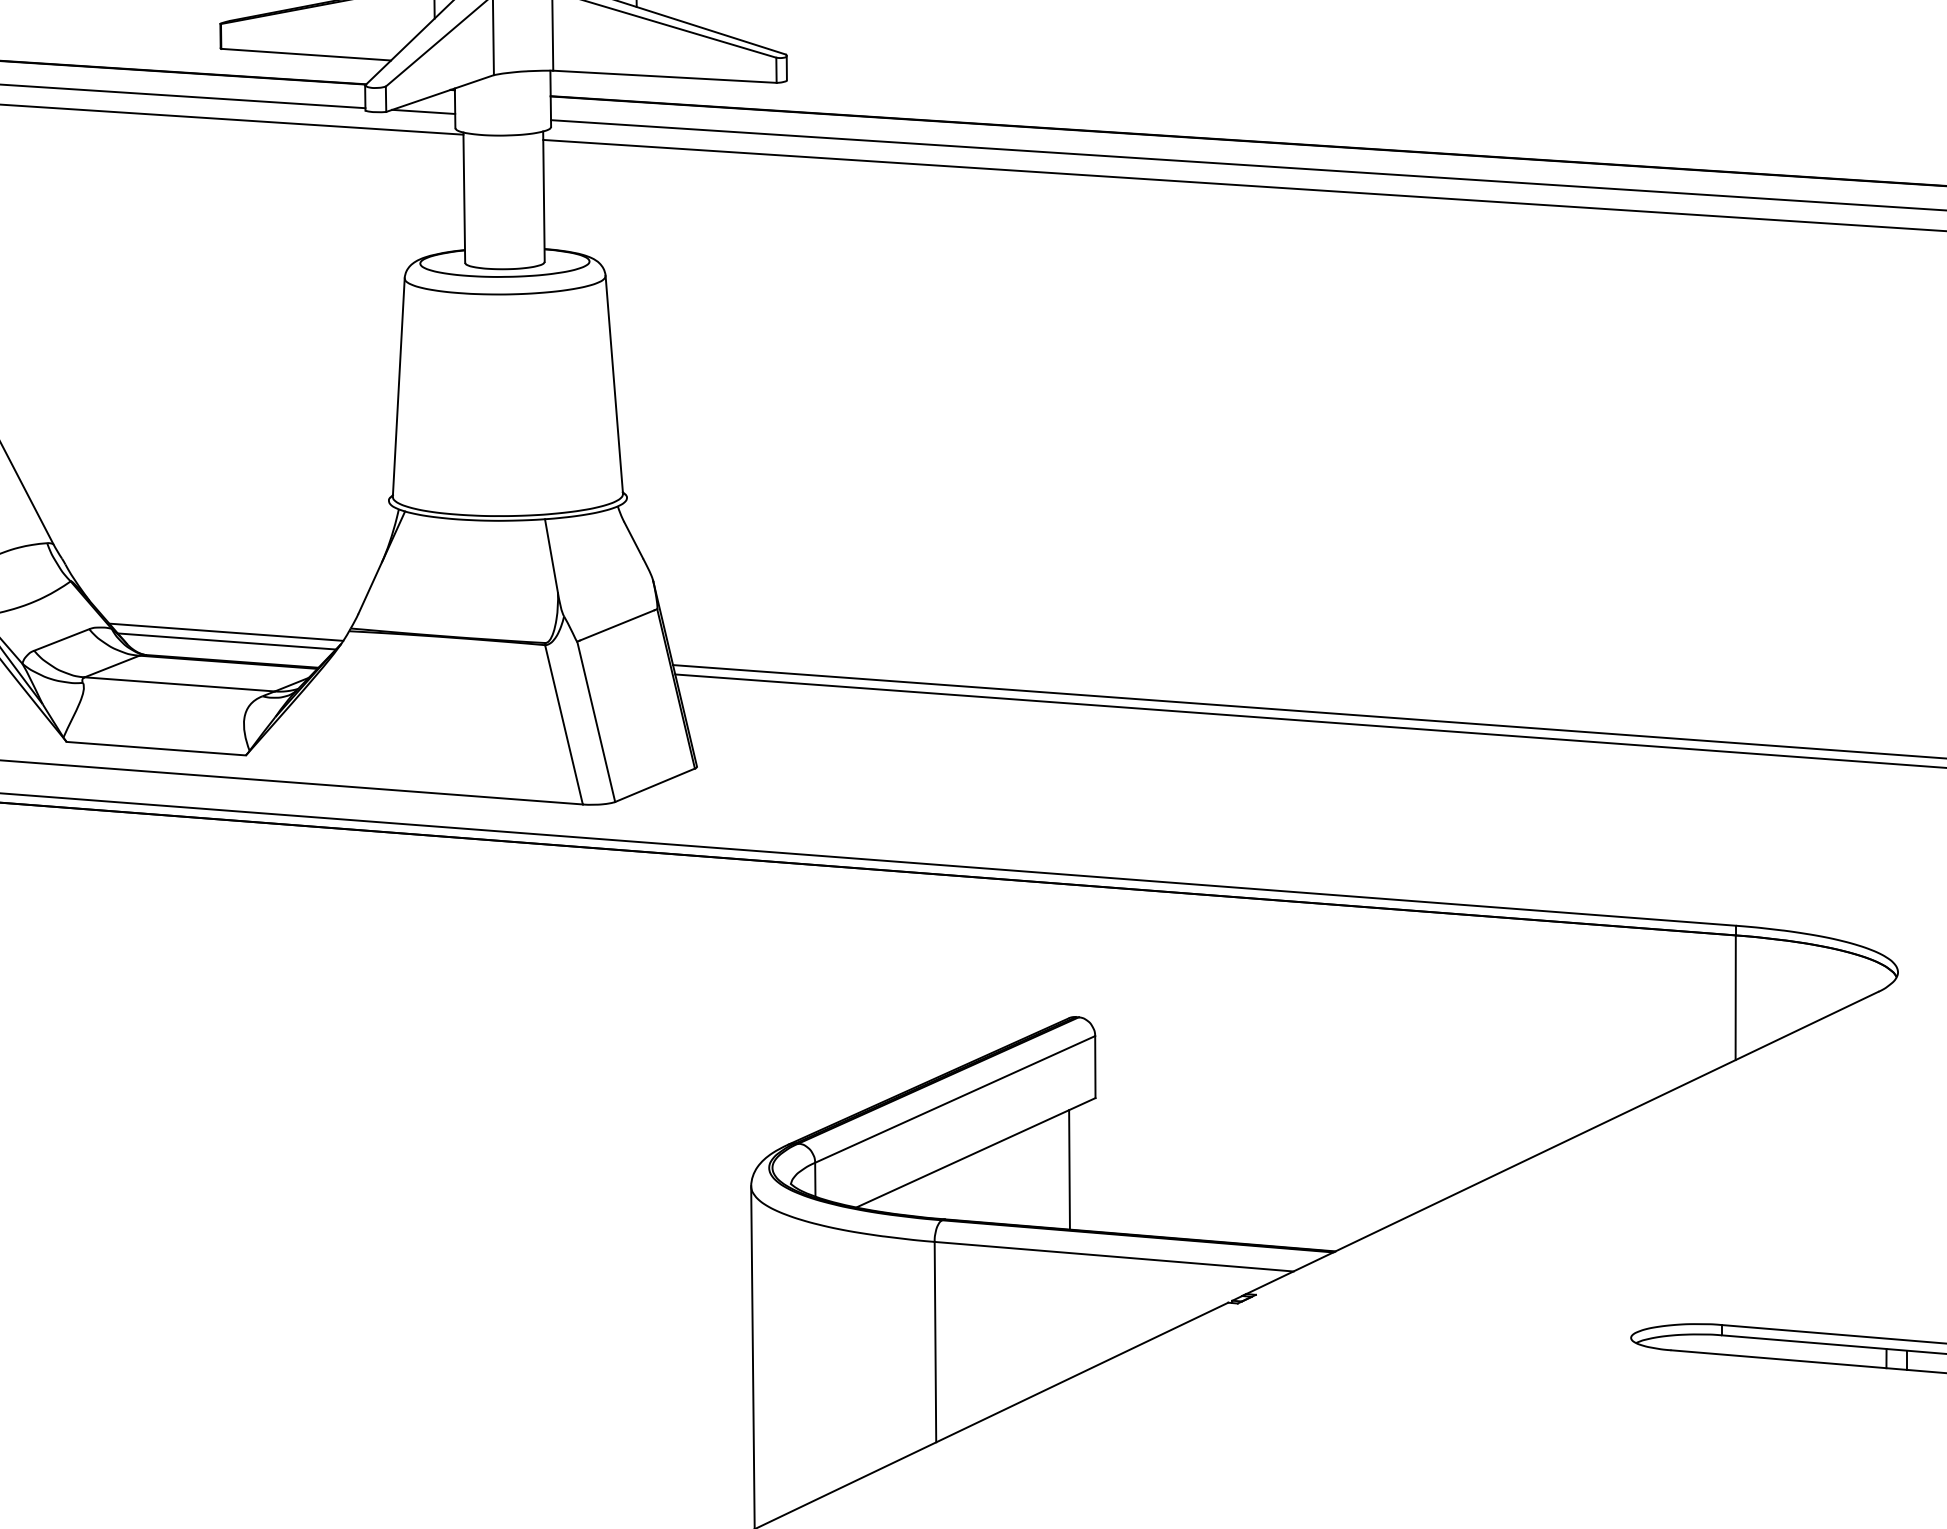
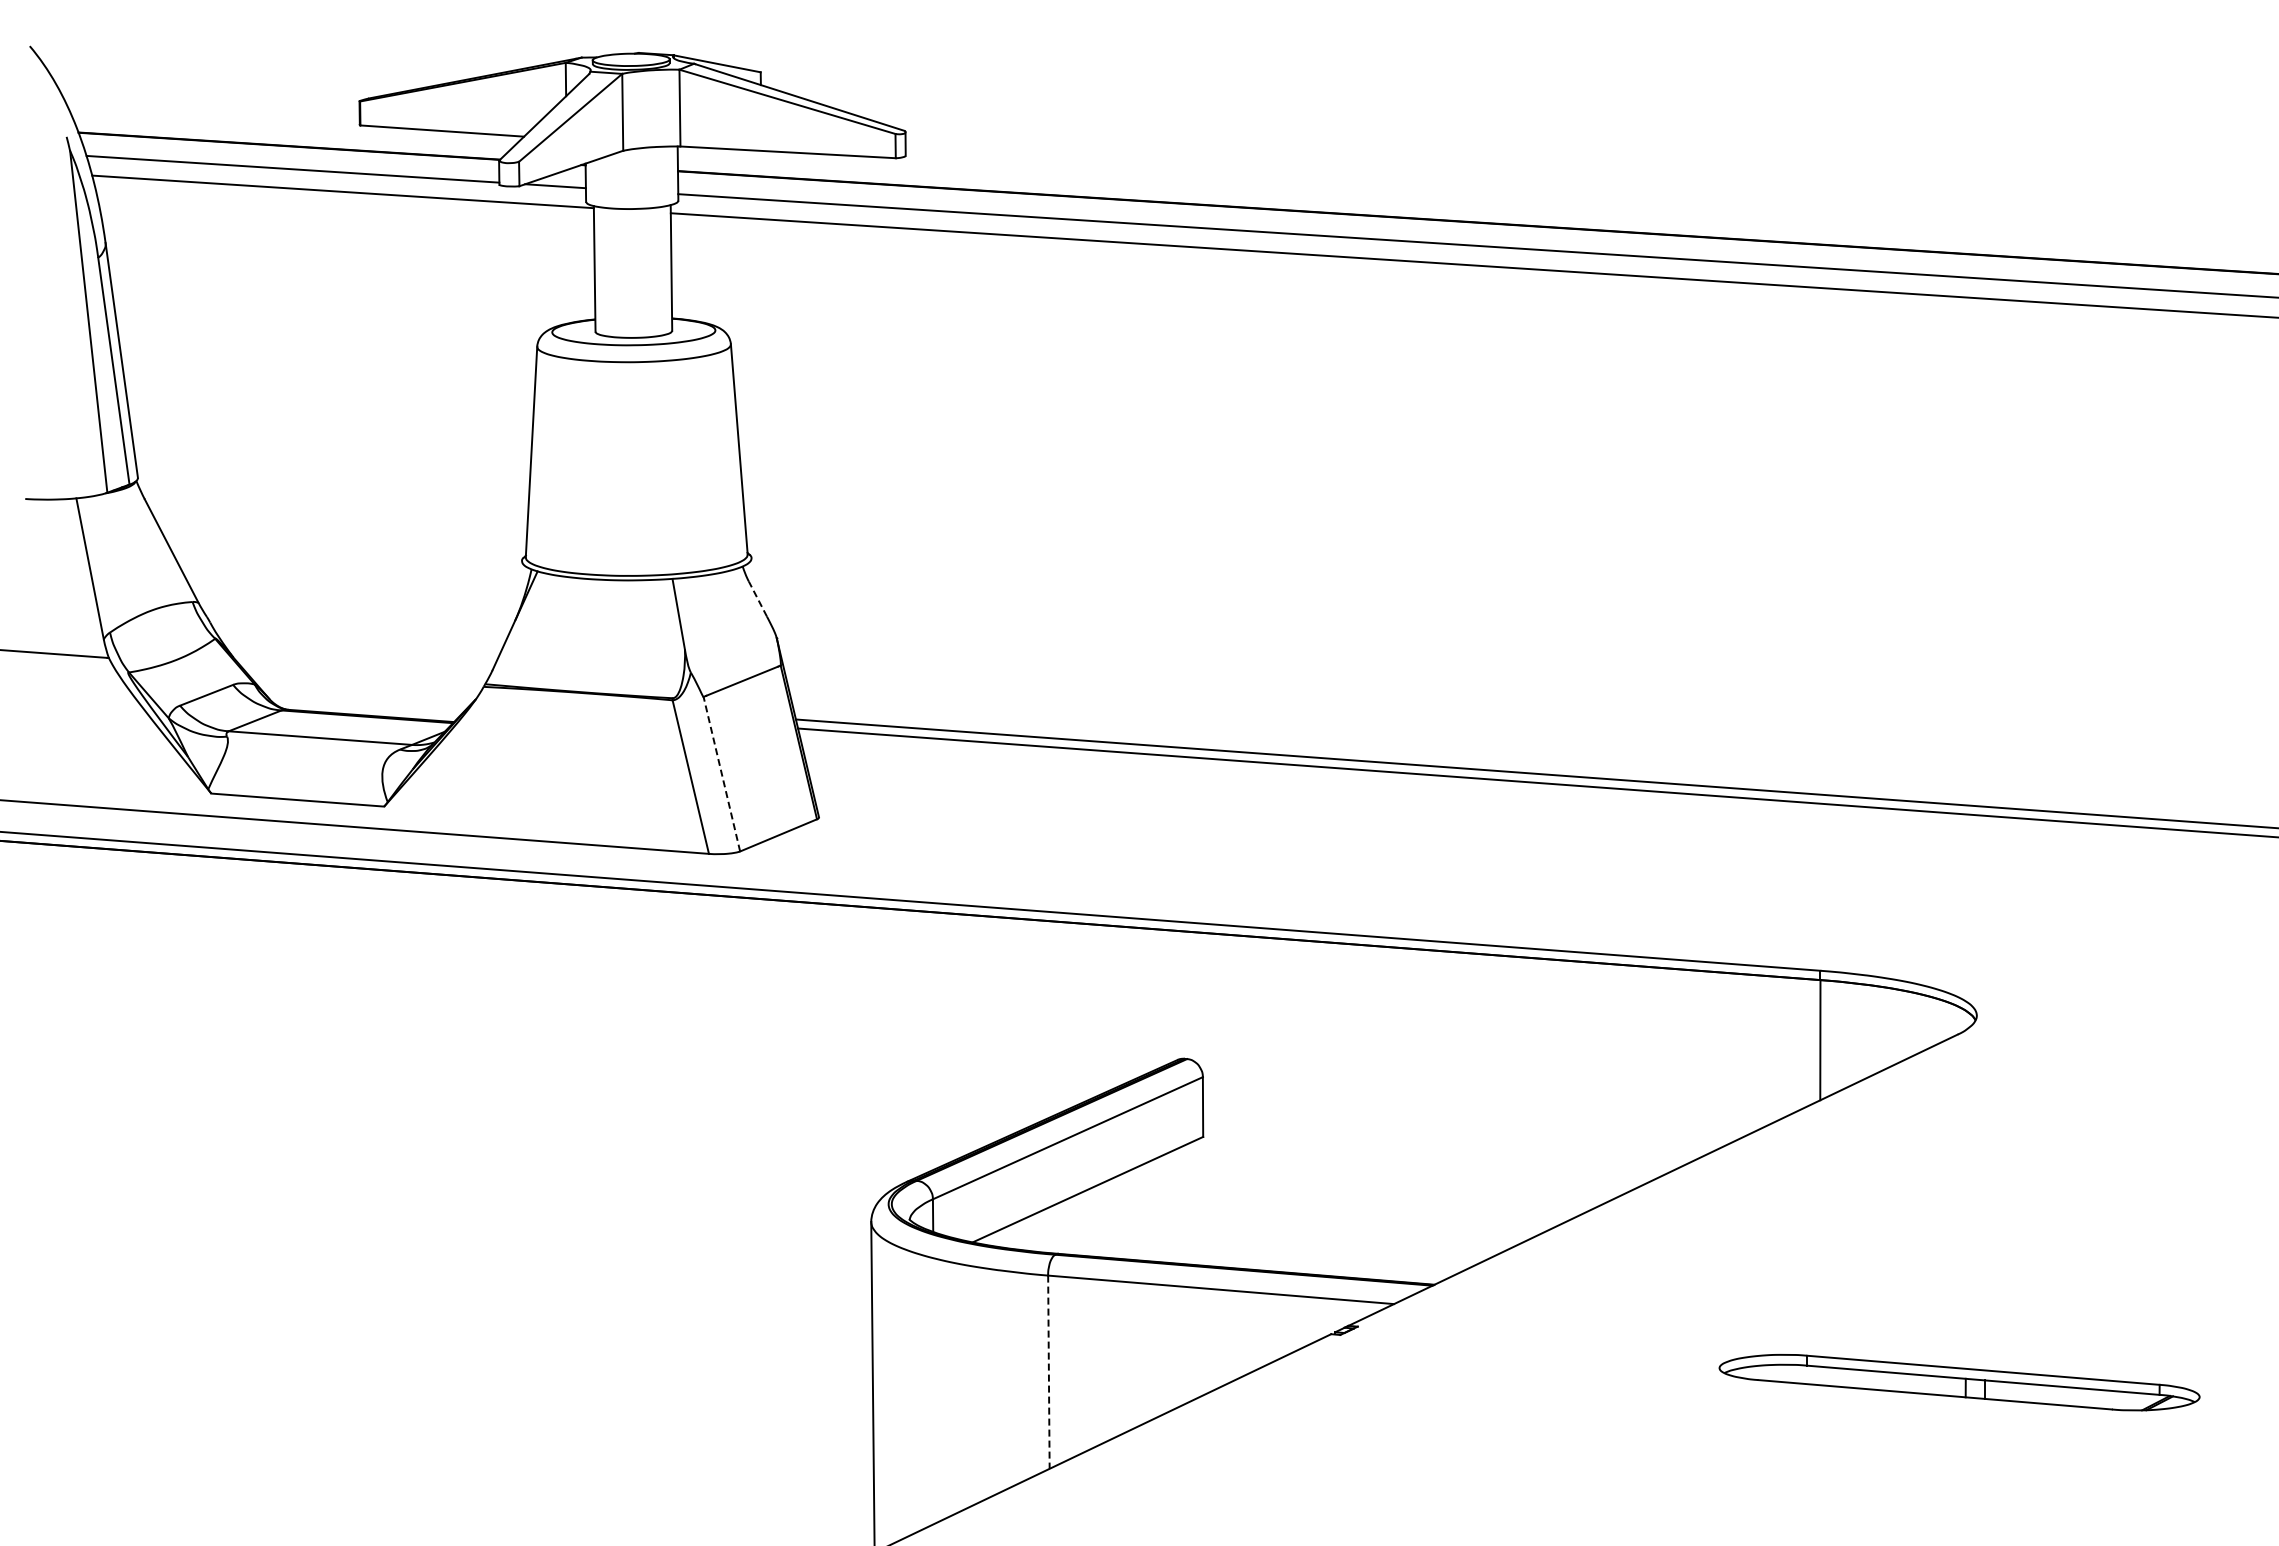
line: (633, 540) -> (757, 599), solid -> dashed
line: (226, 631) -> (365, 687), removed
line: (226, 641) -> (365, 696), removed
line: (595, 721) -> (721, 773), solid -> dashed
line: (1068, 1169) -> (1177, 1205), removed
line: (935, 1342) -> (1048, 1372), solid -> dashed

